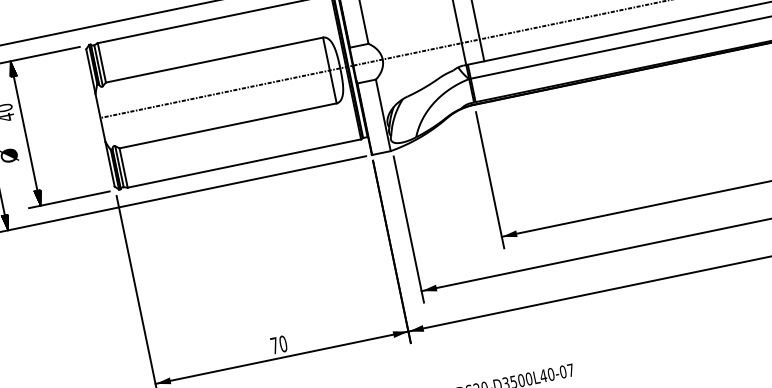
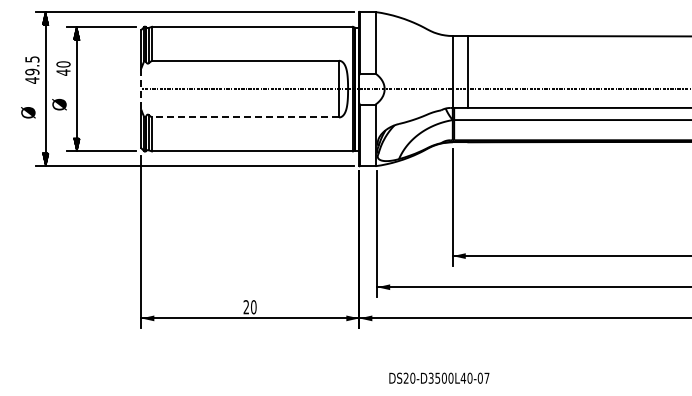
line: (100, 118) -> (141, 89), solid -> dashed
line: (228, 125) -> (245, 117), solid -> dashed
text: (274, 346) -> (246, 307), 70 -> 20

